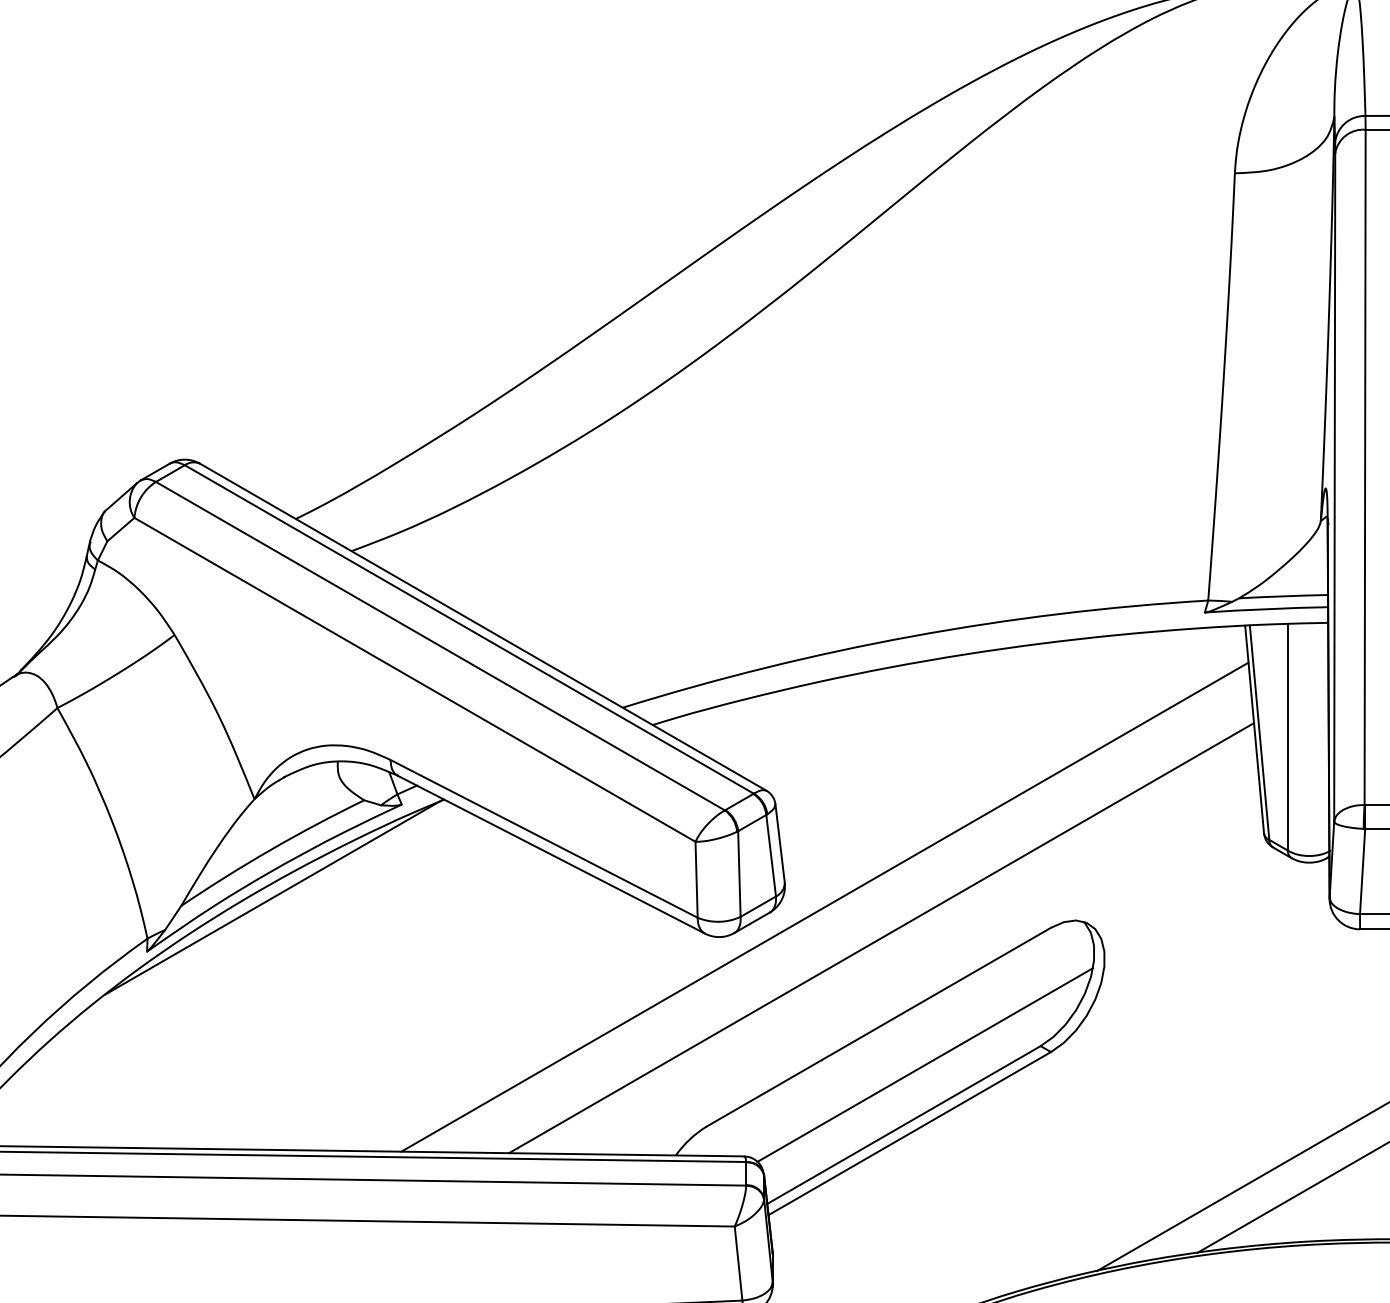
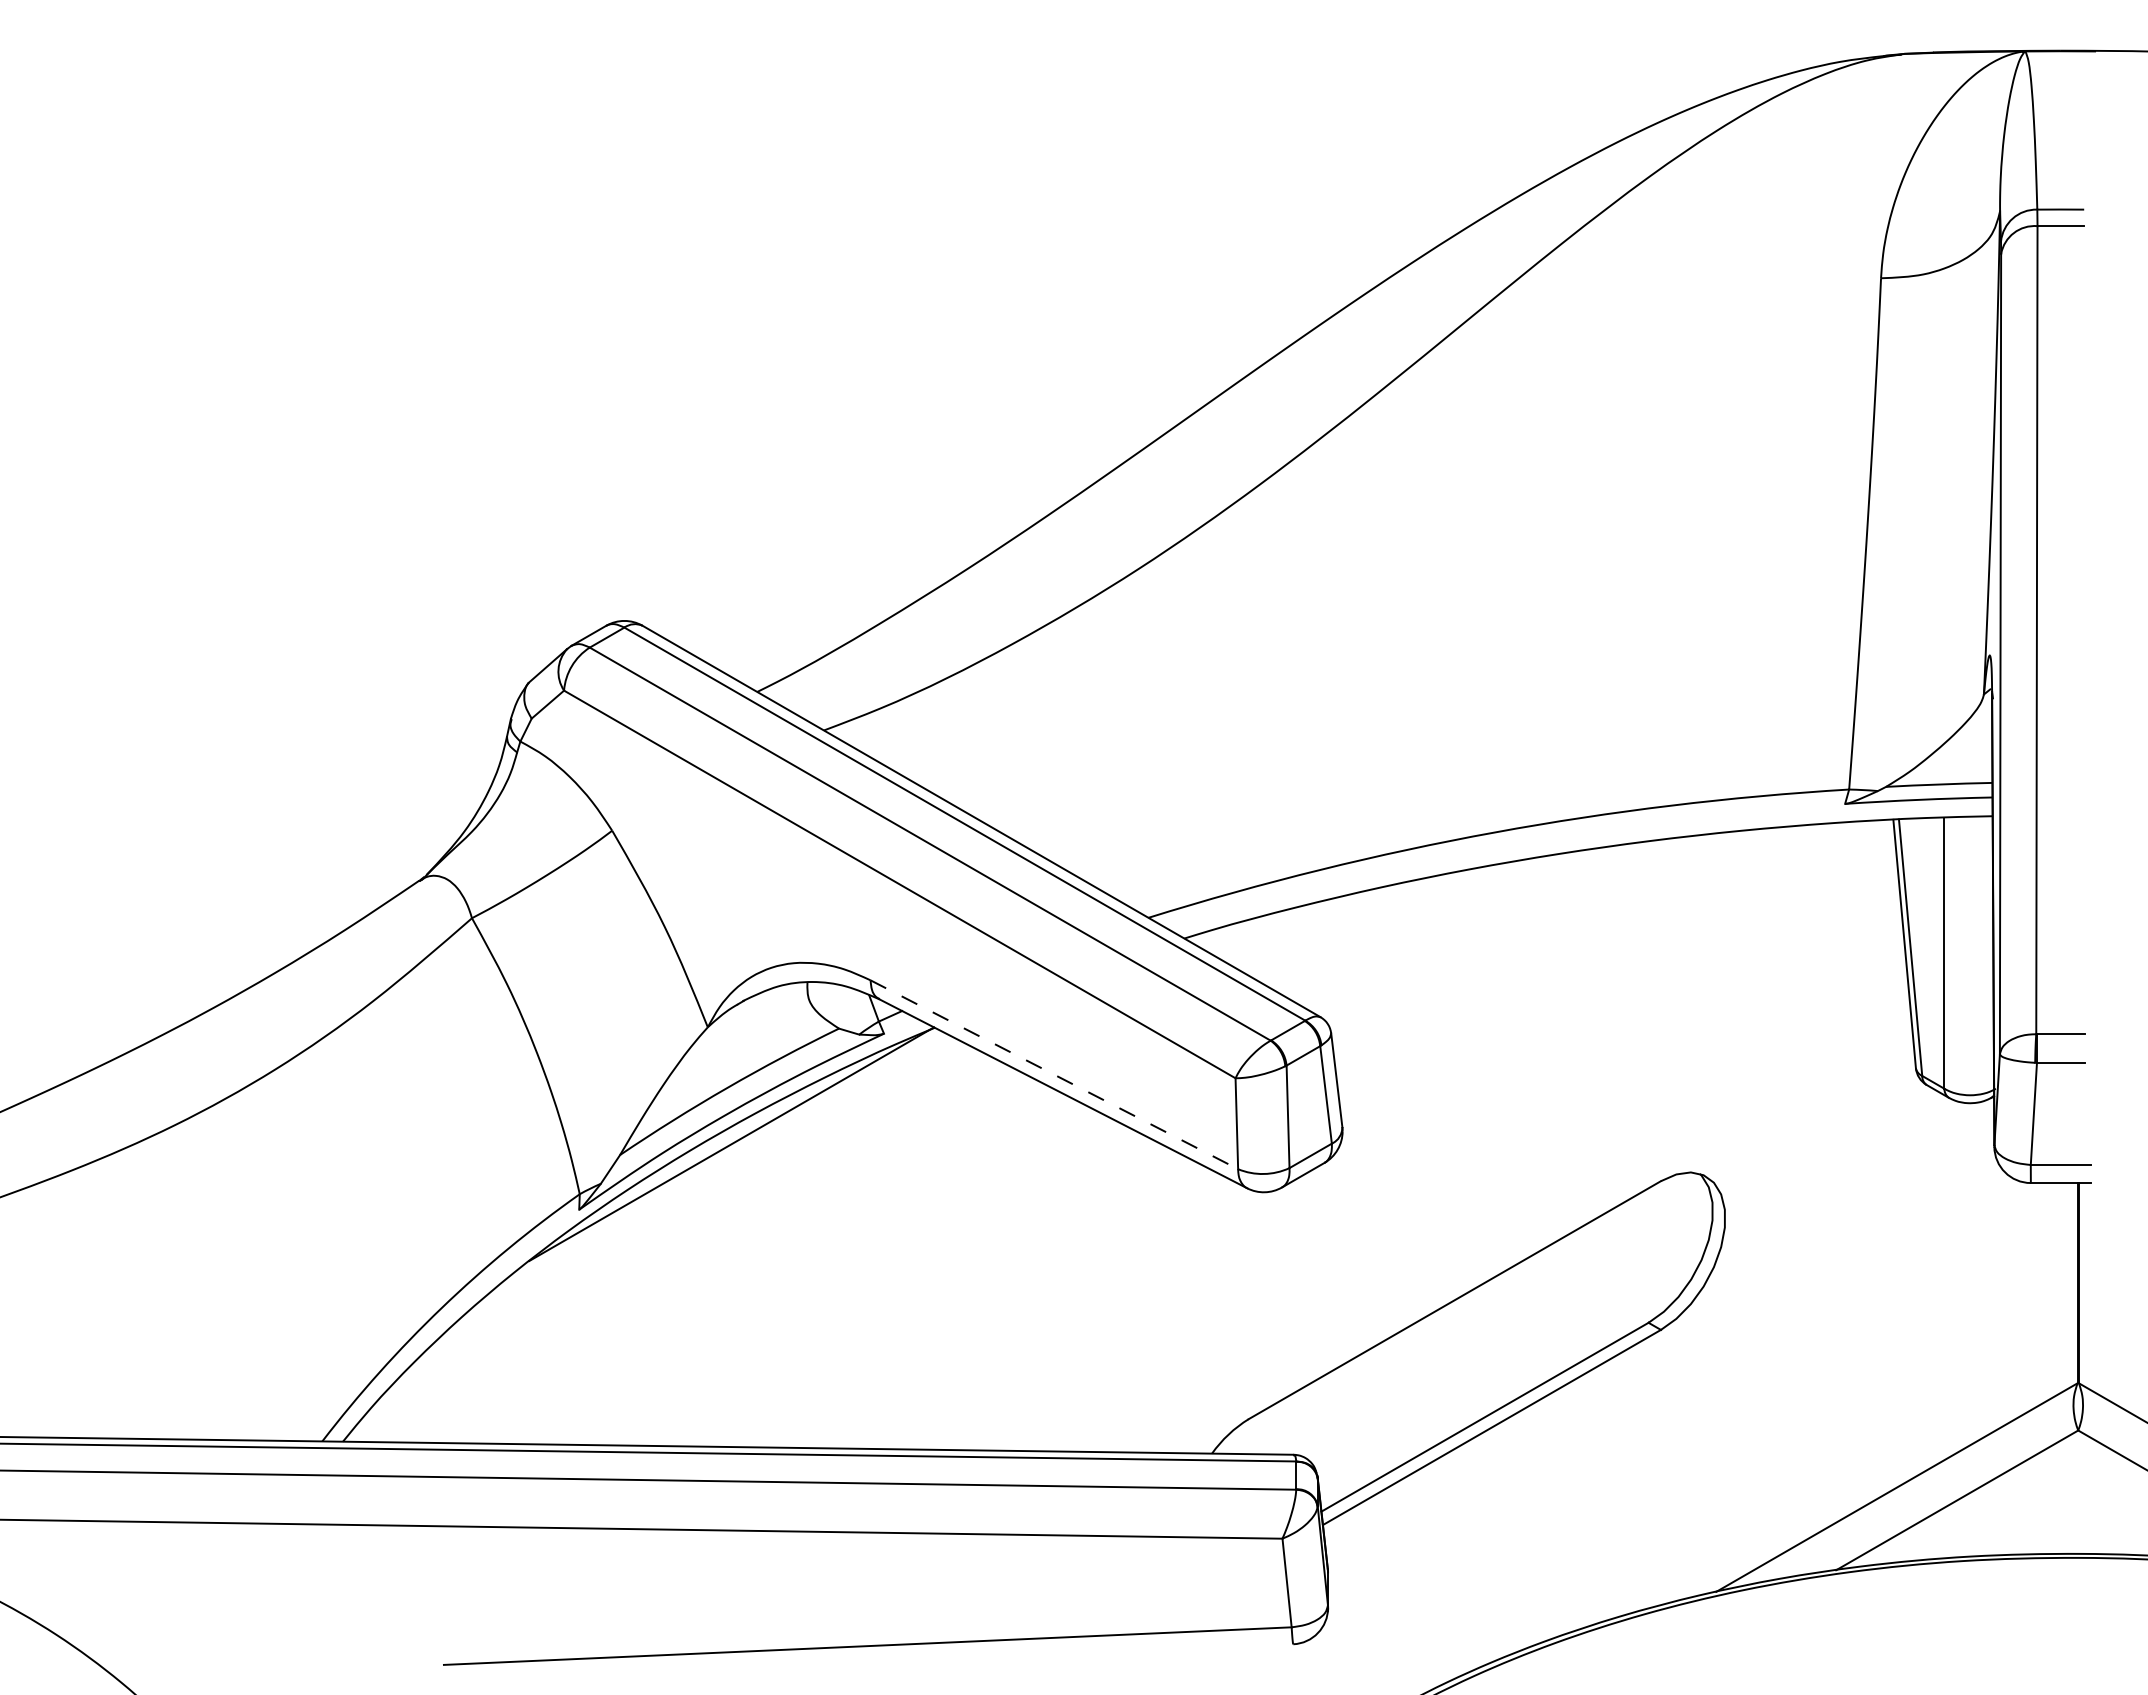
line: (544, 838) -> (1054, 1074), solid -> dashed
line: (824, 907) -> (1390, 1156), removed
line: (880, 938) -> (1457, 1193), removed
line: (925, 1065) -> (1510, 1345), removed

